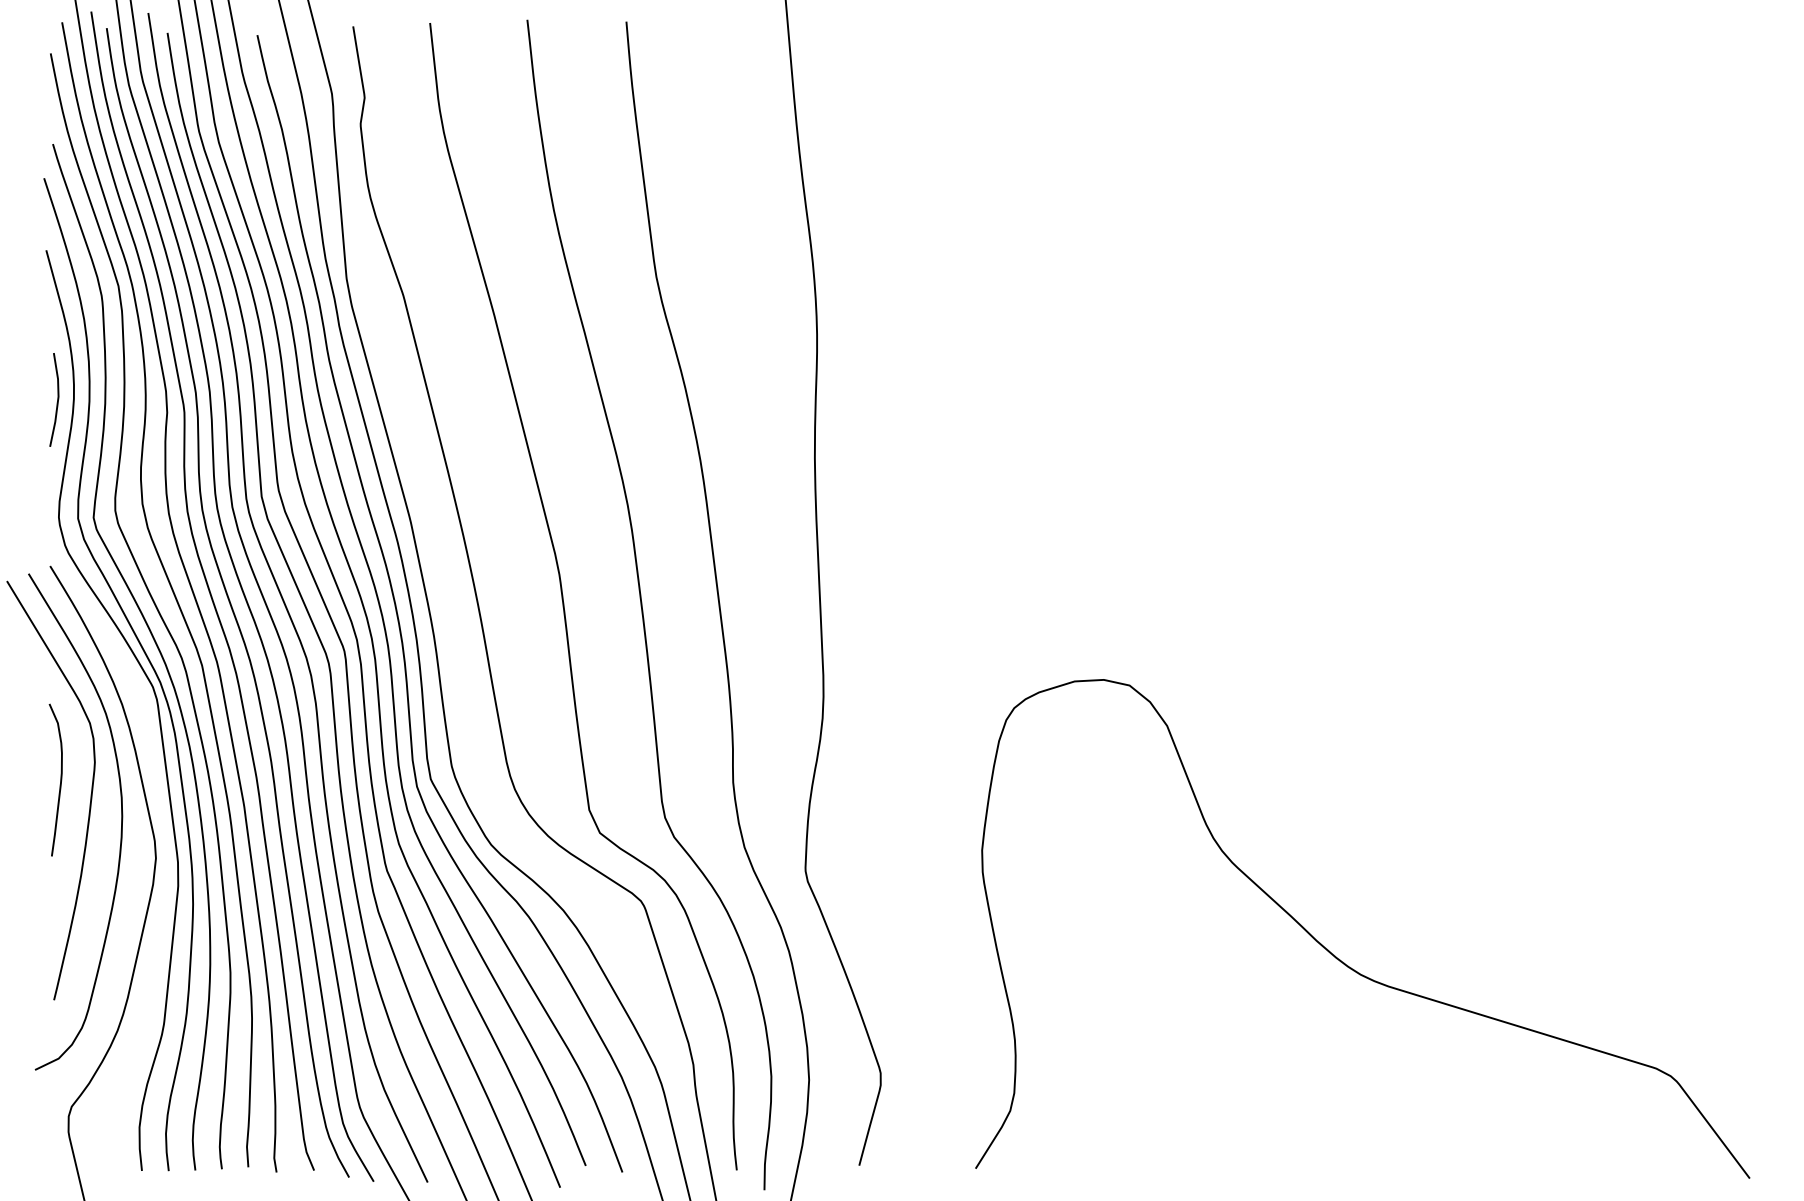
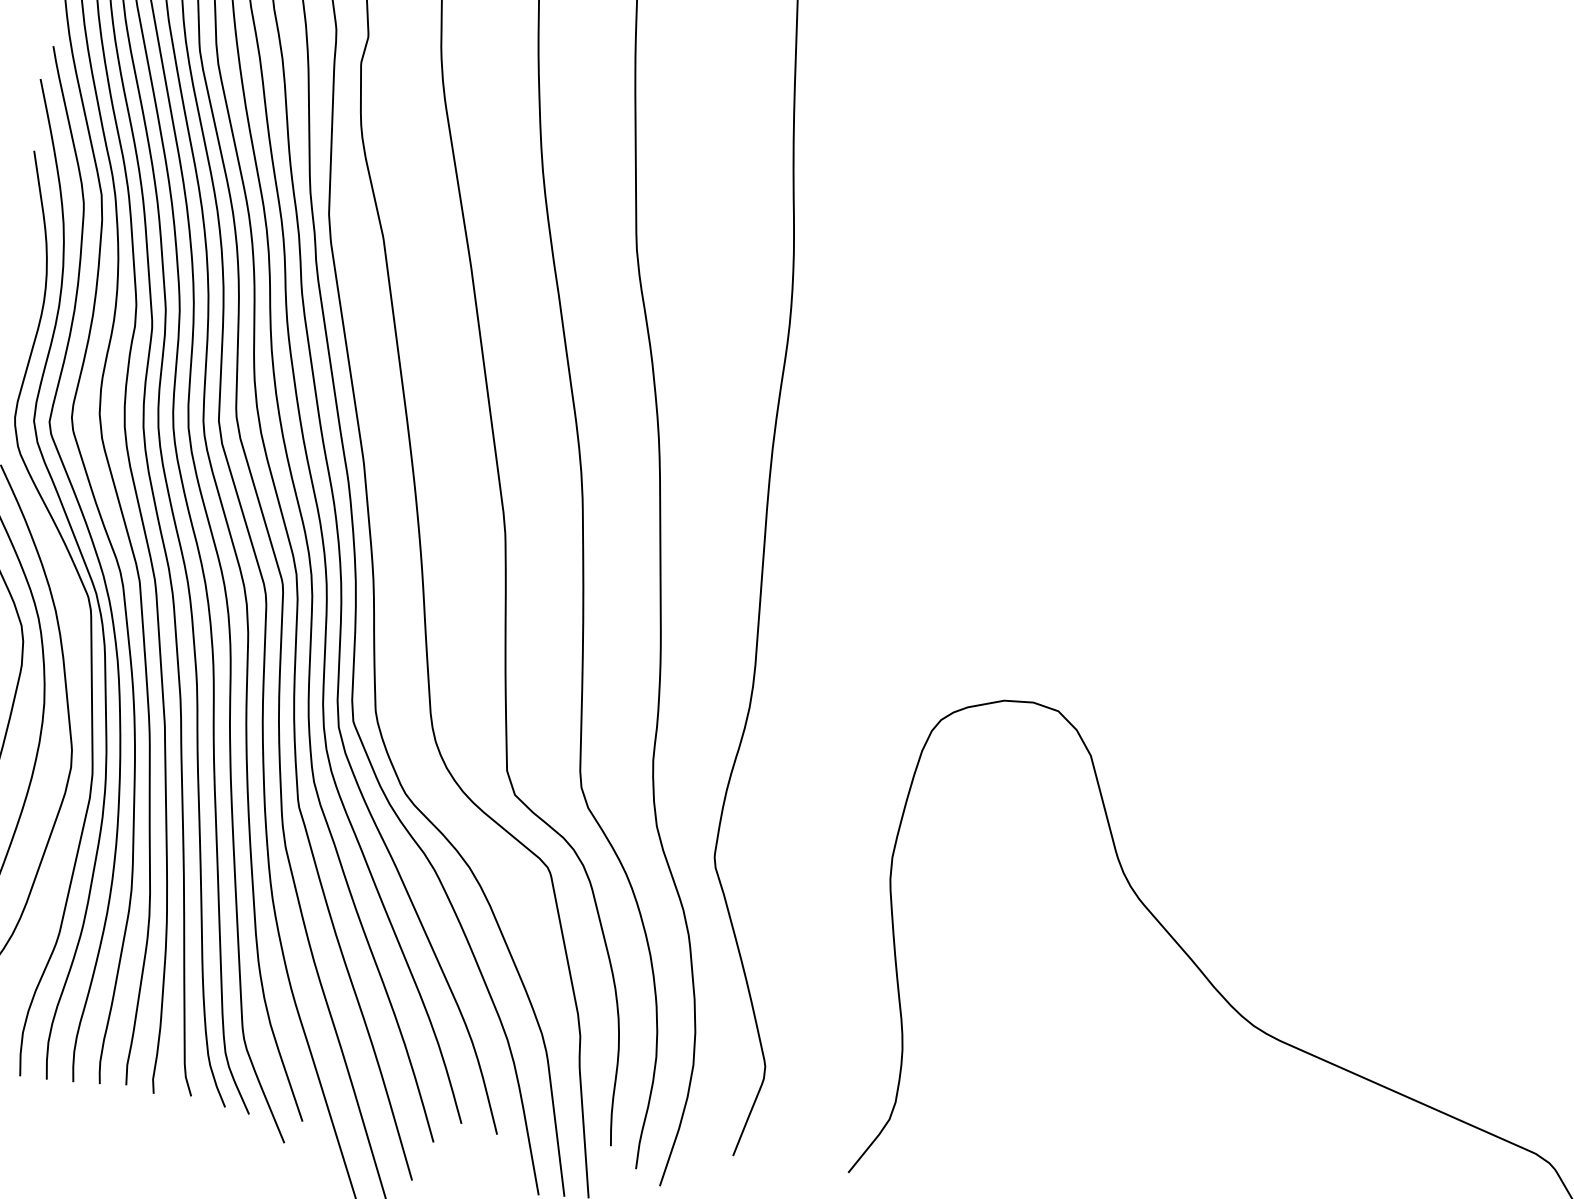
line: (57, 399) -> (27, 300), removed

